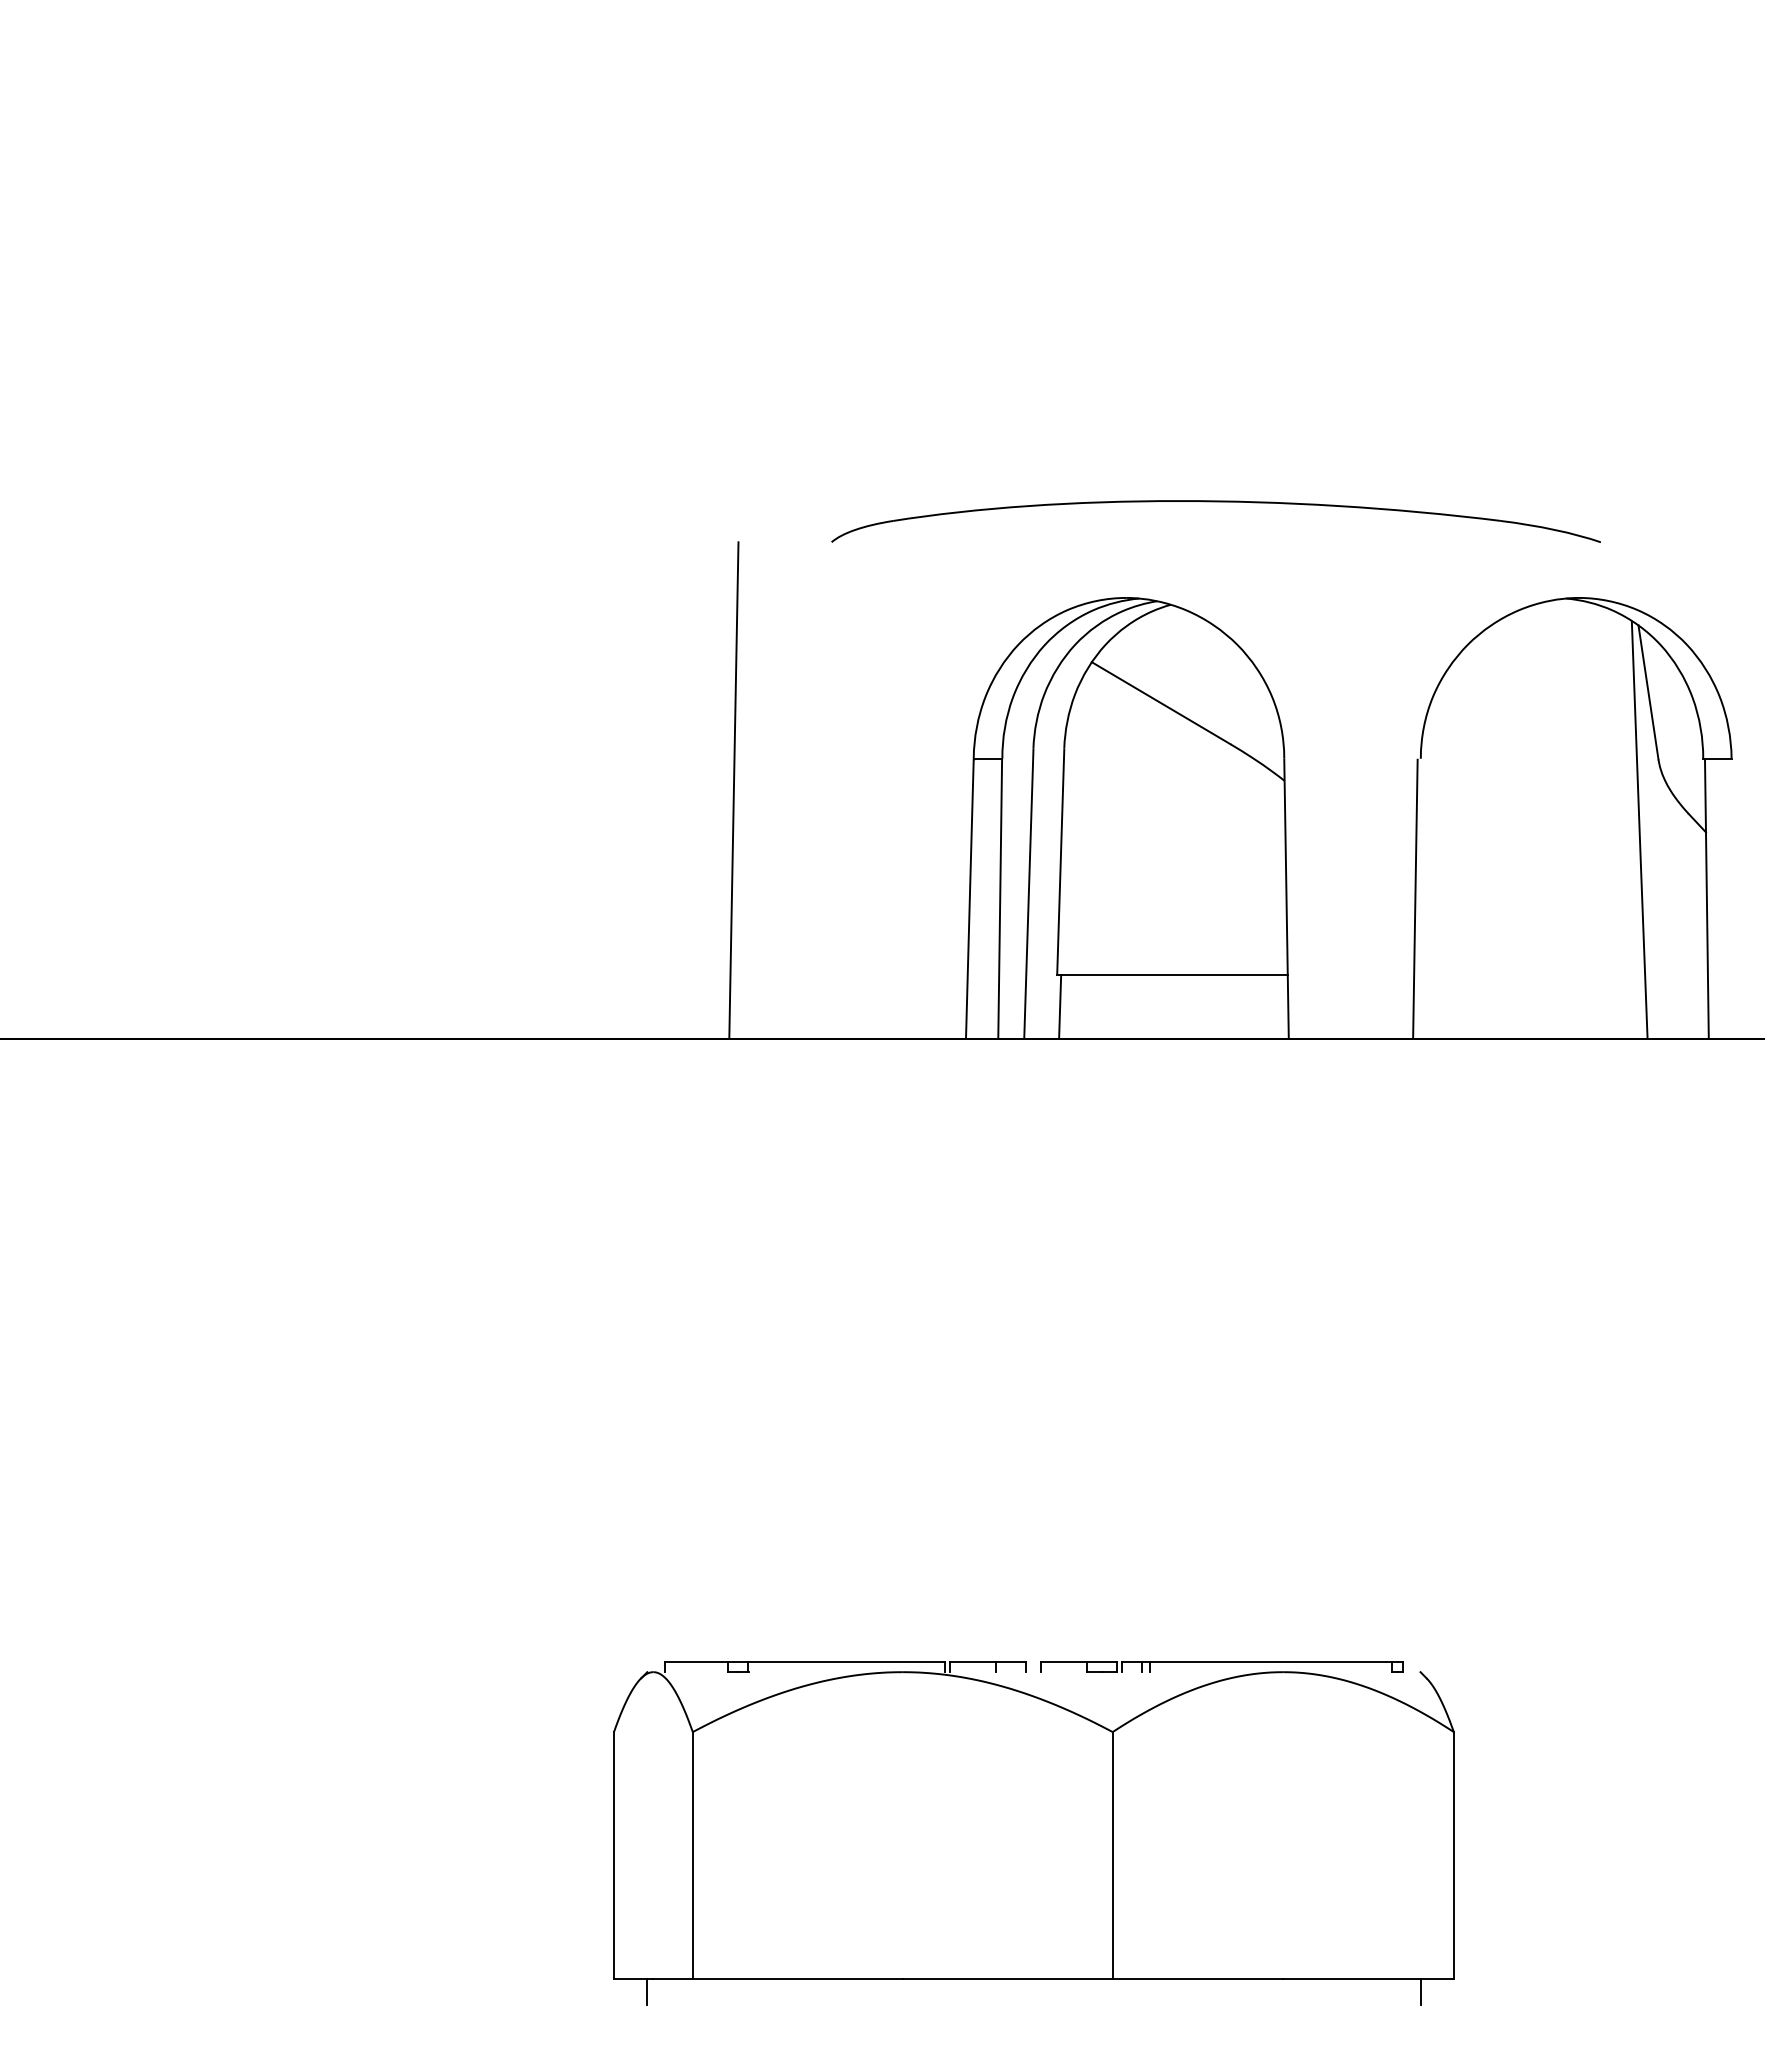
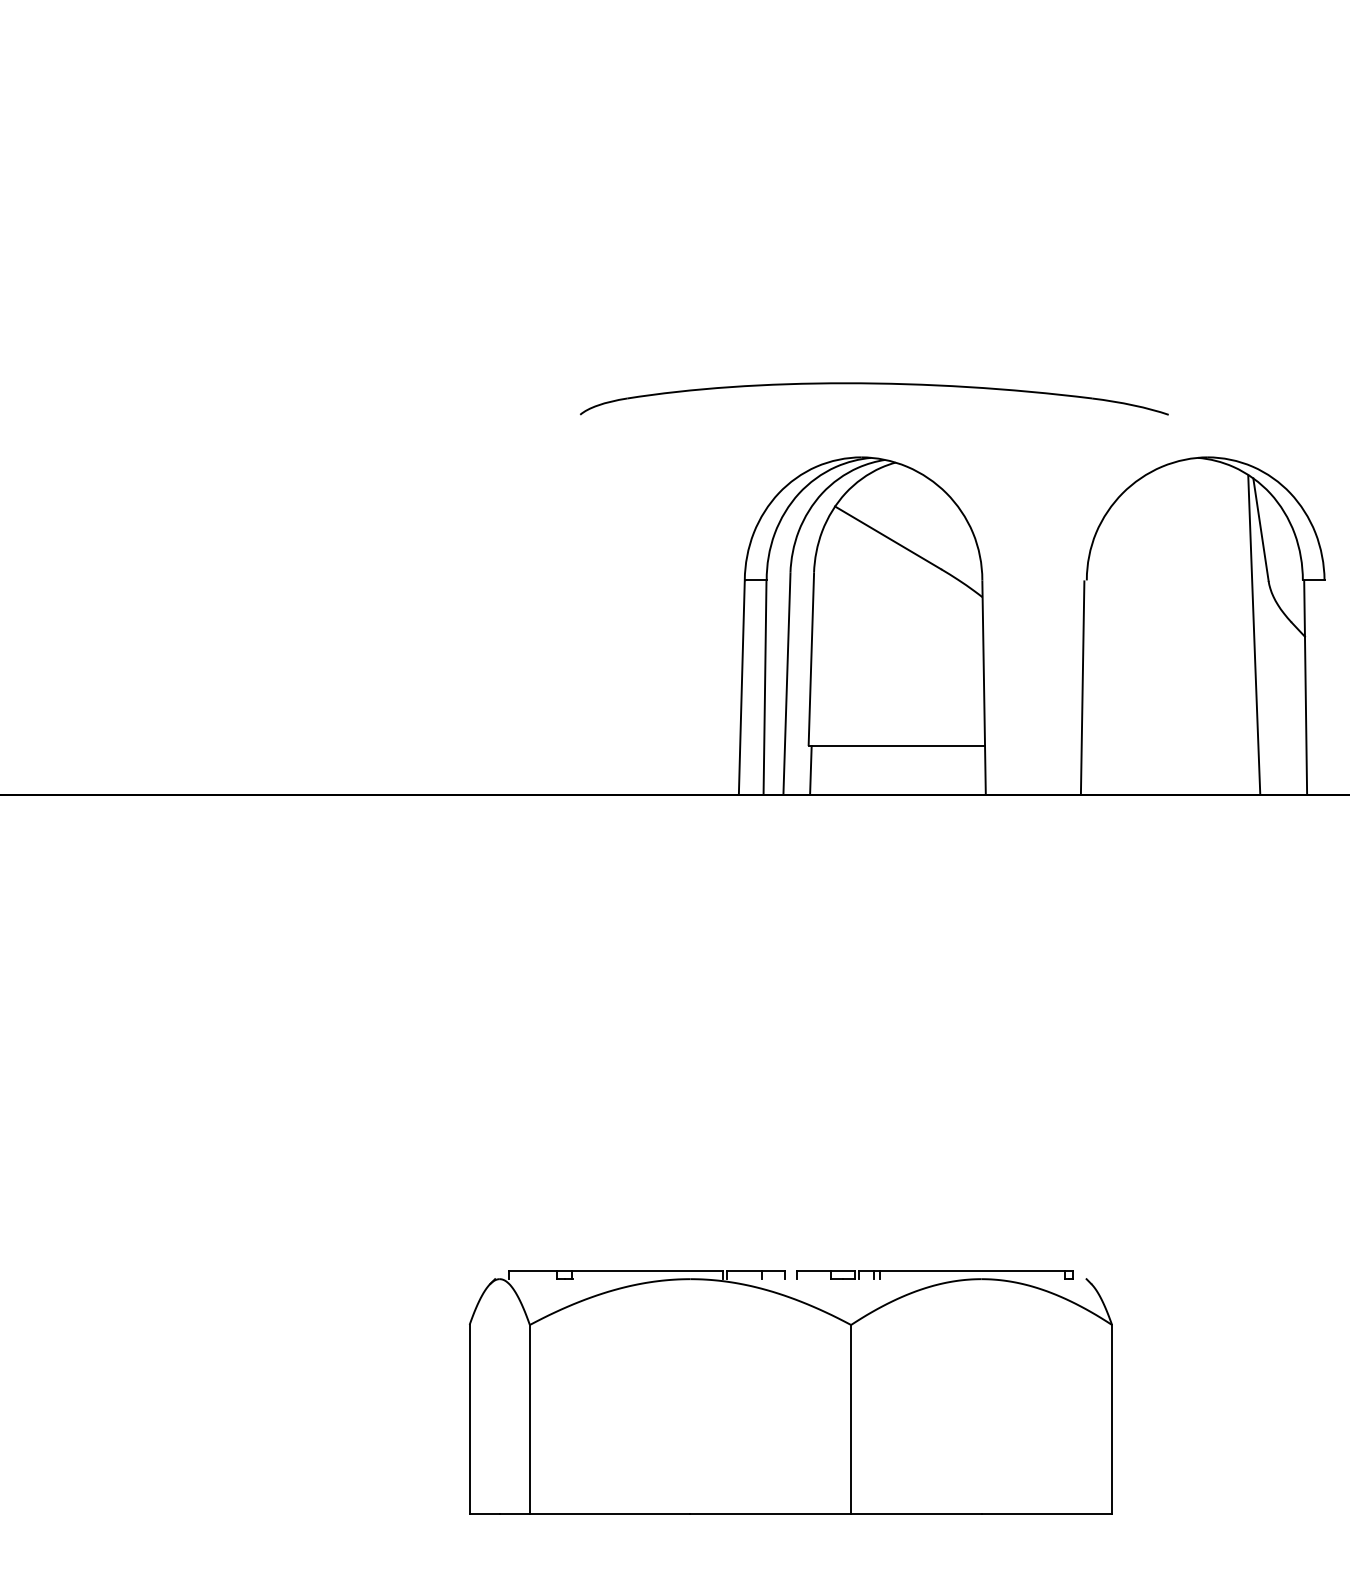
part: (1215, 502) -> (873, 384), moved
line: (733, 790) -> (561, 604), removed
line: (647, 1992) -> (495, 1524), removed
line: (1420, 1992) -> (1086, 1524), removed

